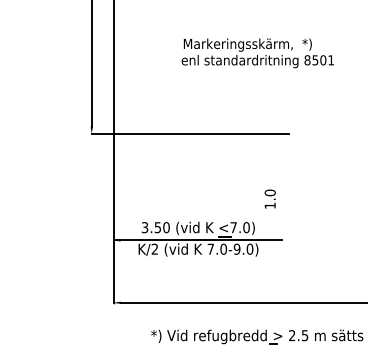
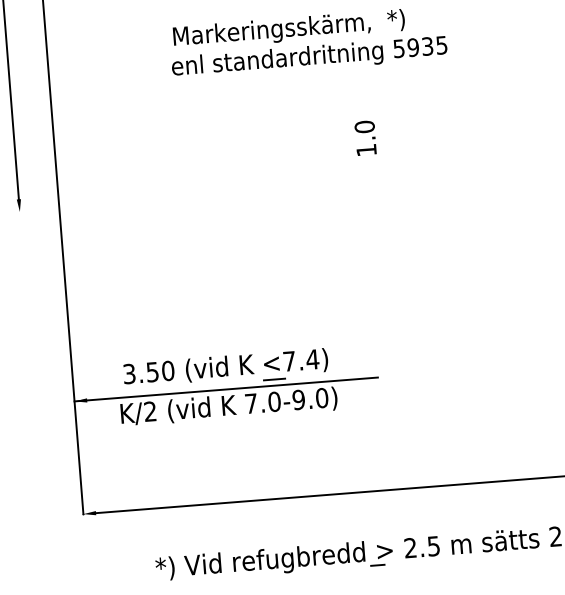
text: (319, 60) -> (420, 47), 8501 -> 5935
line: (189, 133) -> (196, 197), removed
text: (269, 198) -> (364, 137), moved
text: (246, 227) -> (312, 359), <7.0) -> <7.4)

